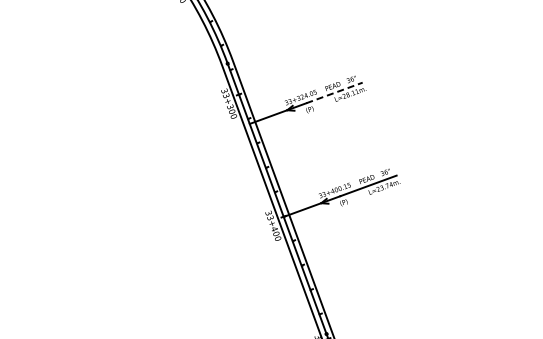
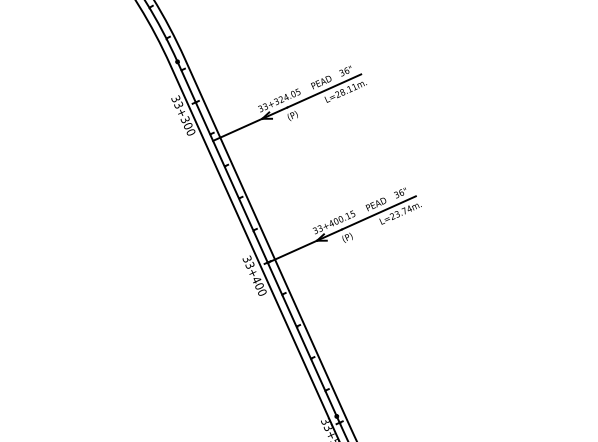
line: (334, 92) -> (324, 90), dashed -> solid

